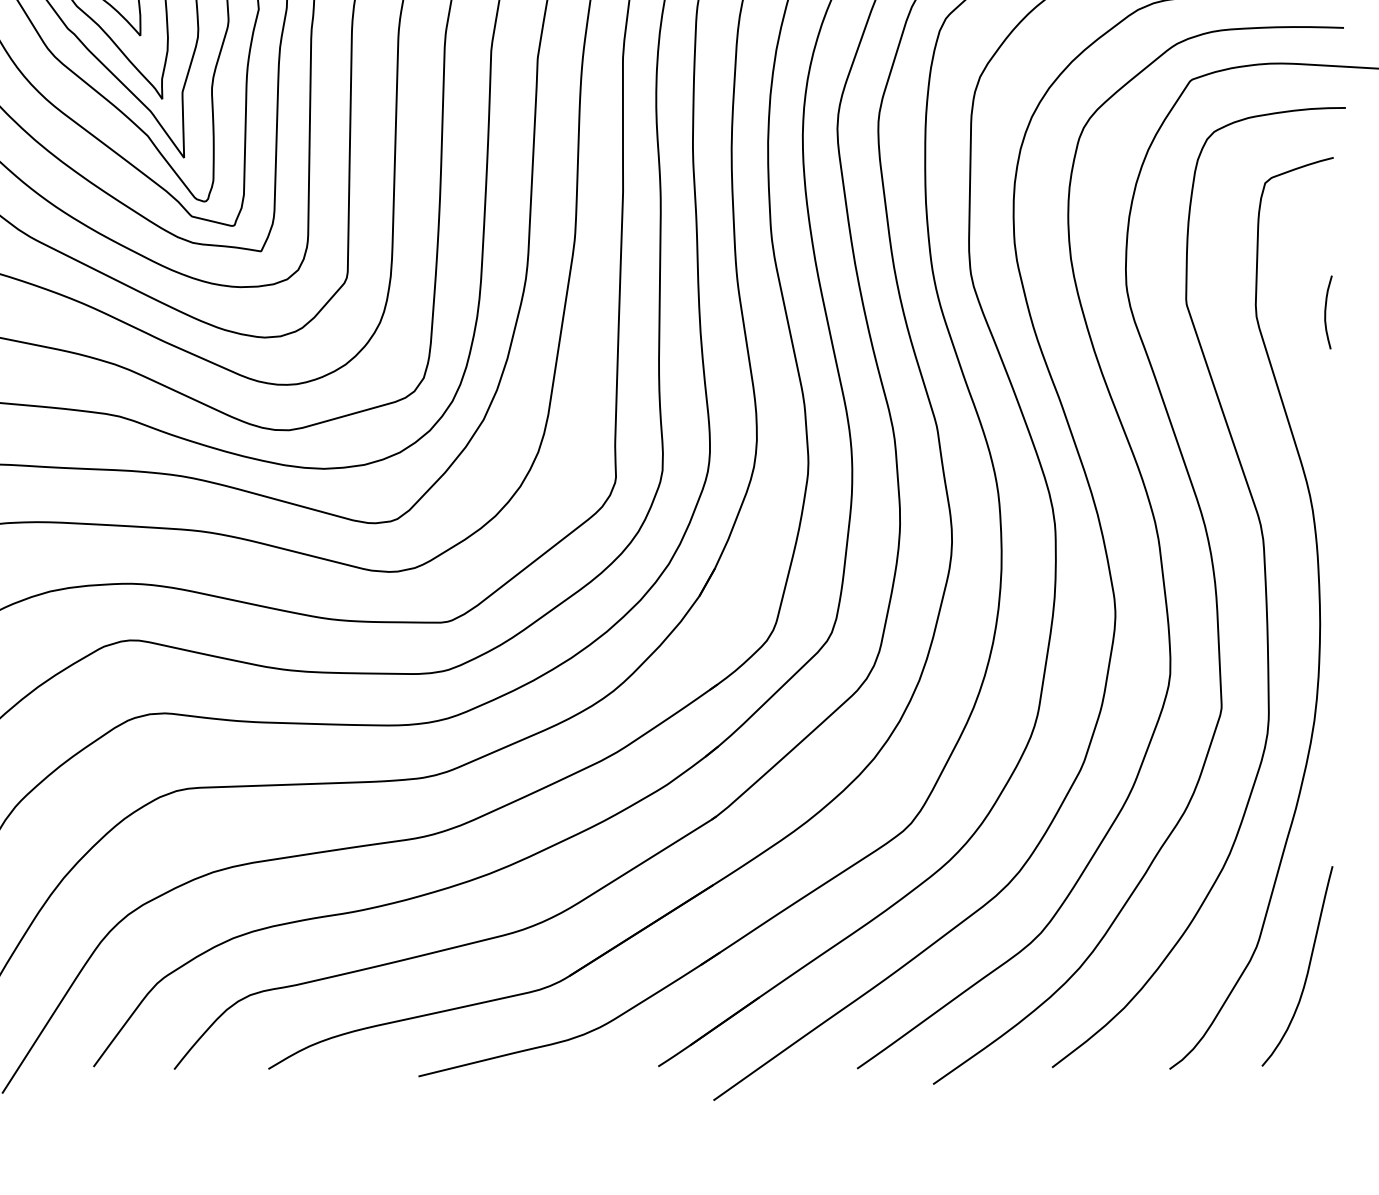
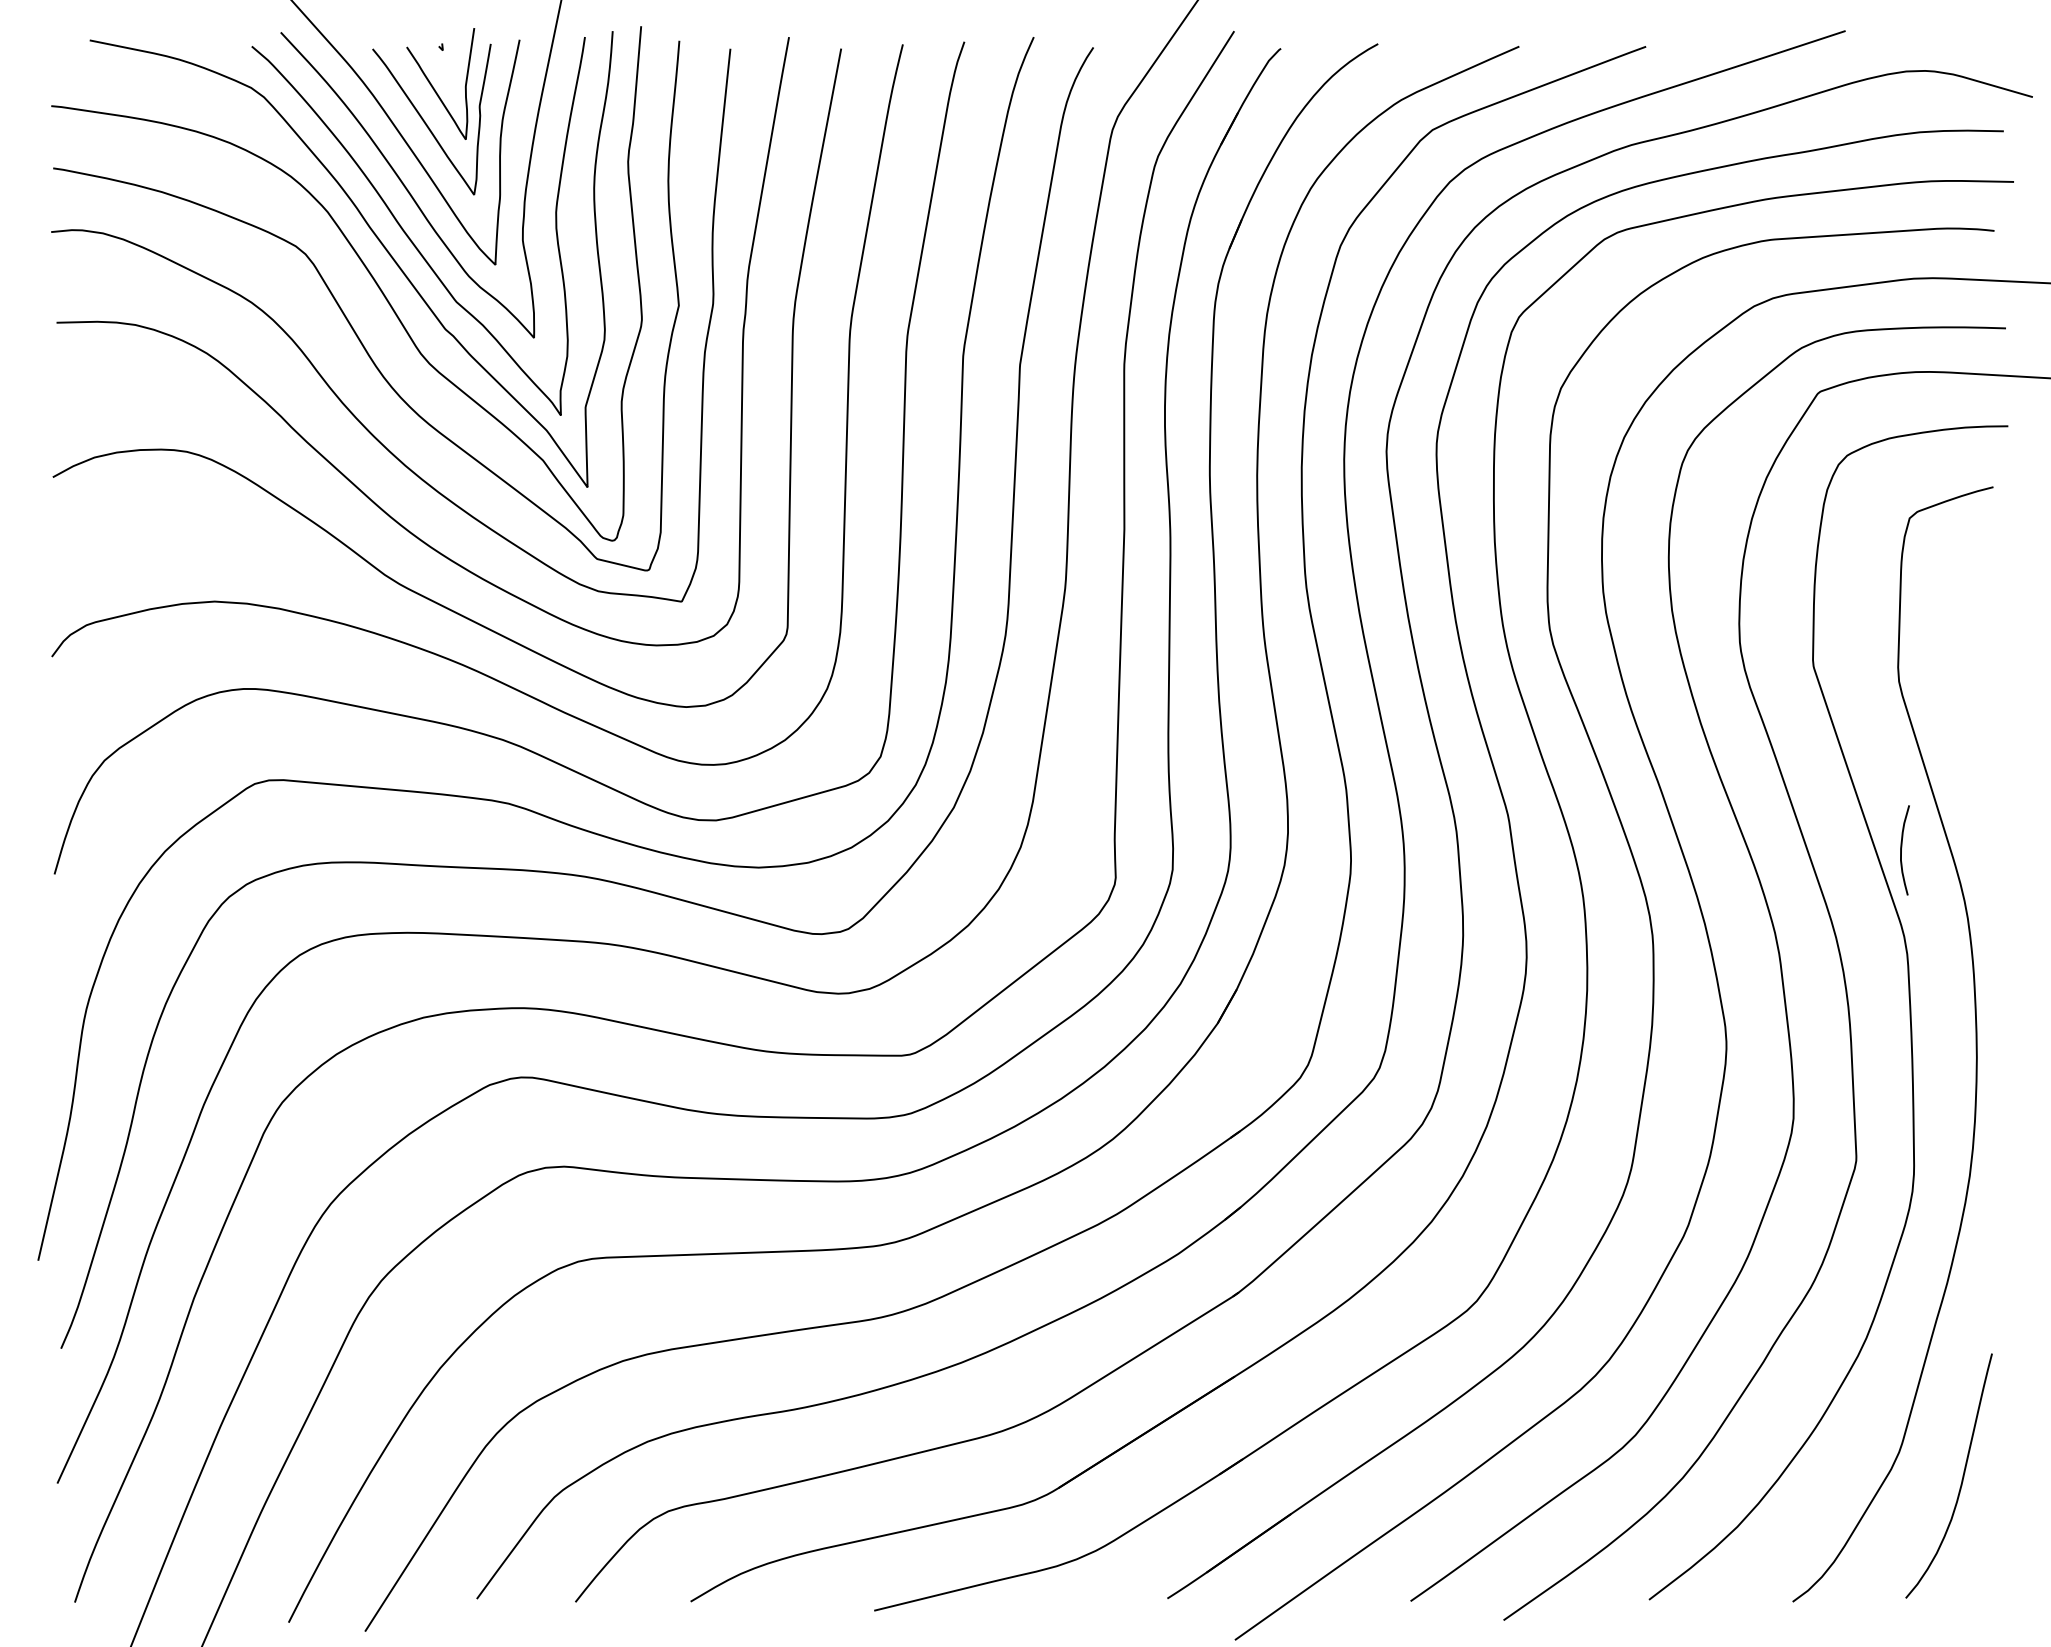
curve: (1325, 312) -> (1901, 850), moved

